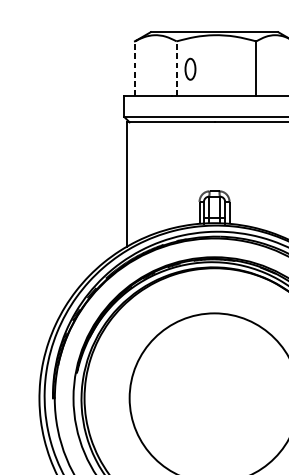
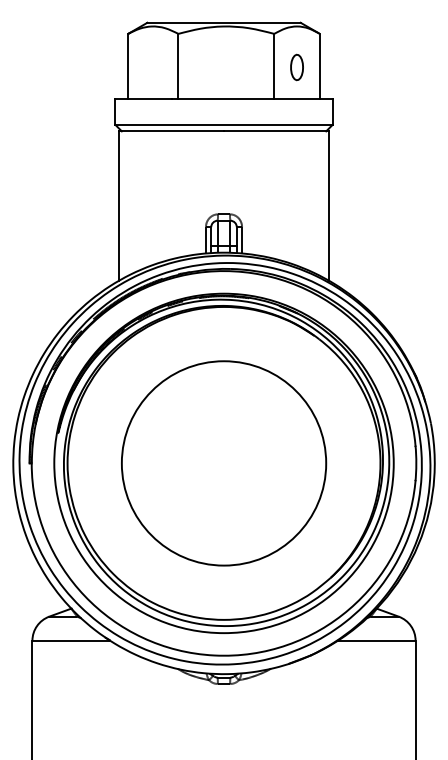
line: (135, 68) -> (128, 66), dashed -> solid
line: (176, 68) -> (178, 66), dashed -> solid
part: (190, 69) -> (296, 67), moved

